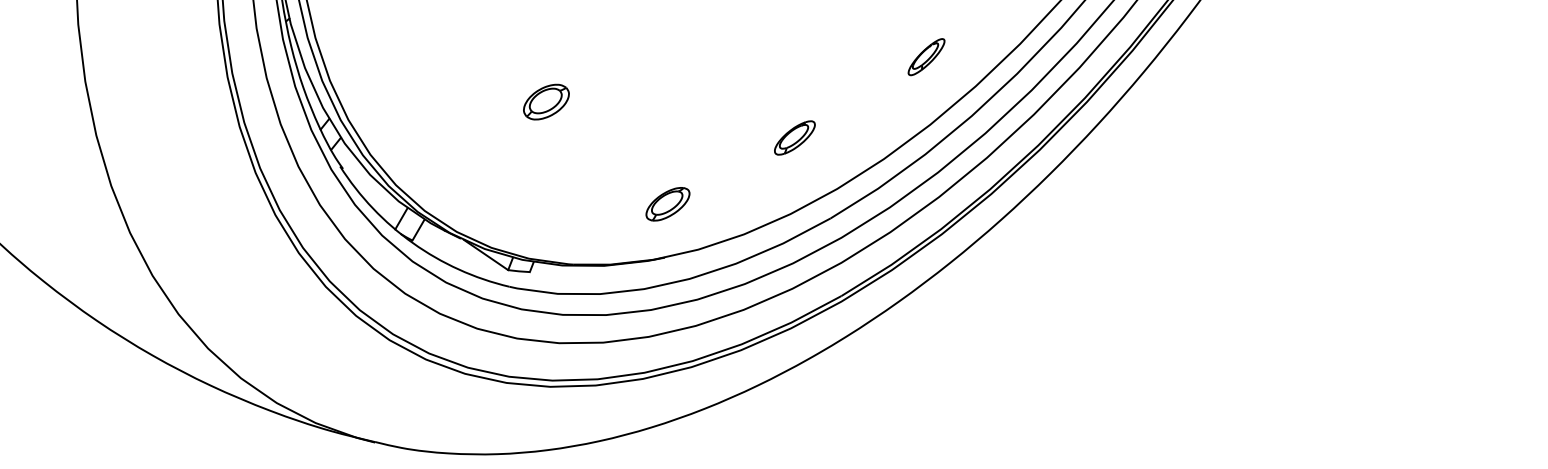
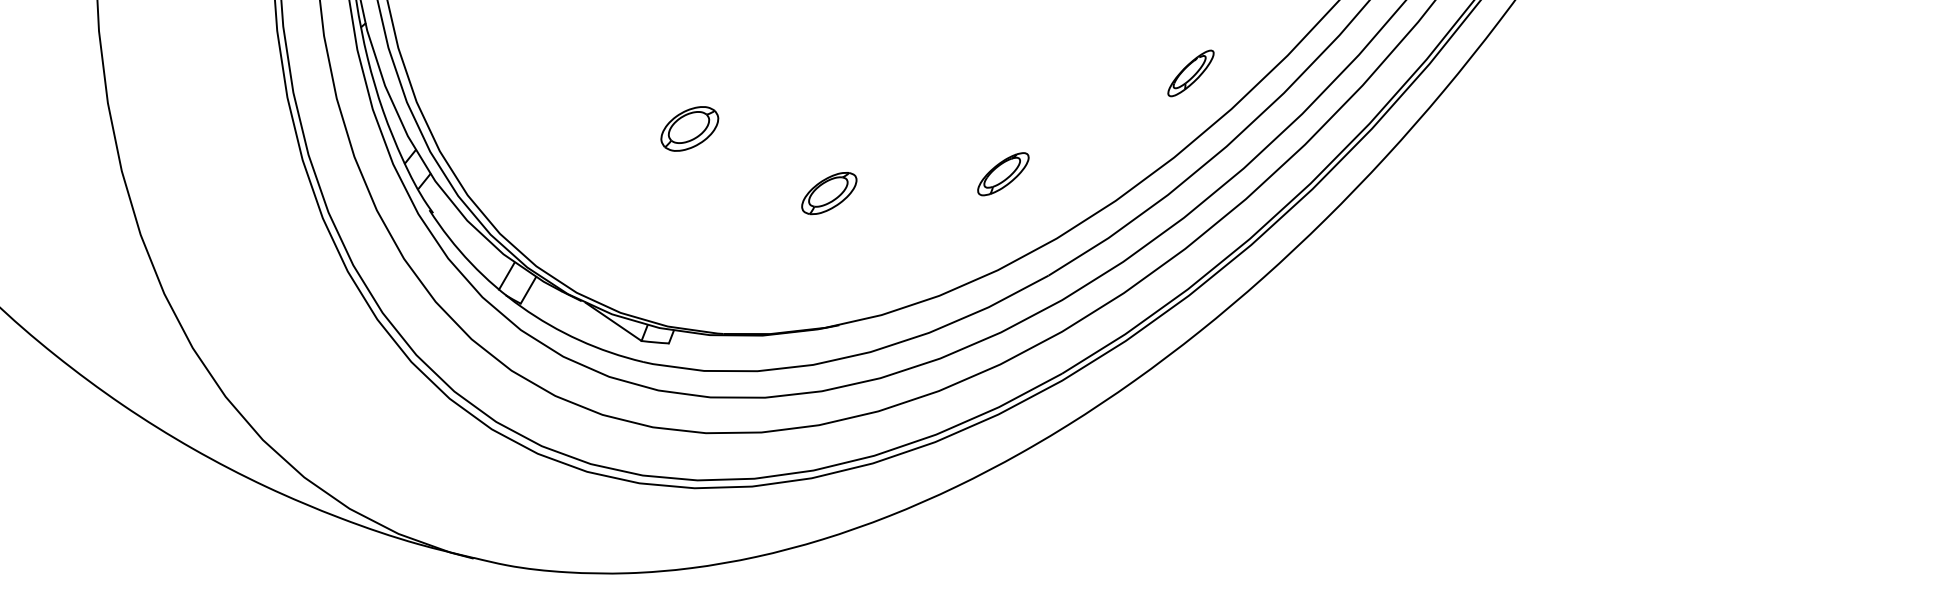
part: (926, 57) -> (1190, 73), moved
part: (667, 204) -> (828, 193), moved

